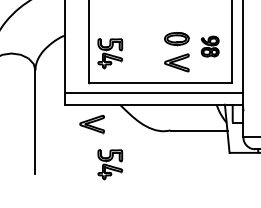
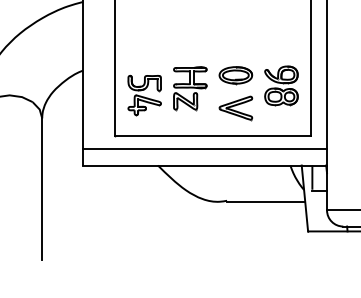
part: (210, 46) -> (281, 85), size x1.43
part: (143, 48) -> (190, 88), added
part: (91, 124) -> (119, 192), removed
part: (110, 164) -> (144, 247), removed

